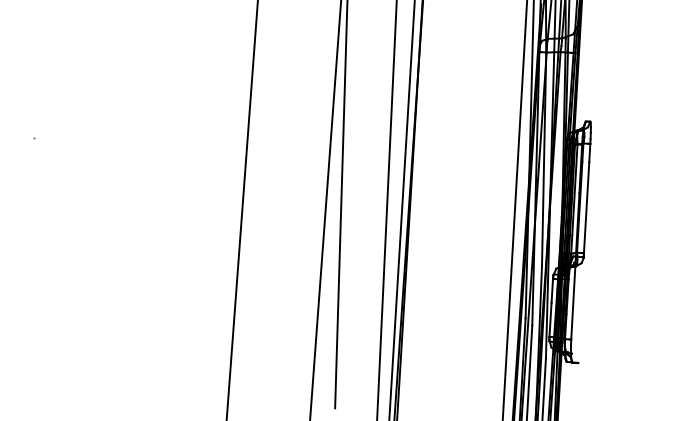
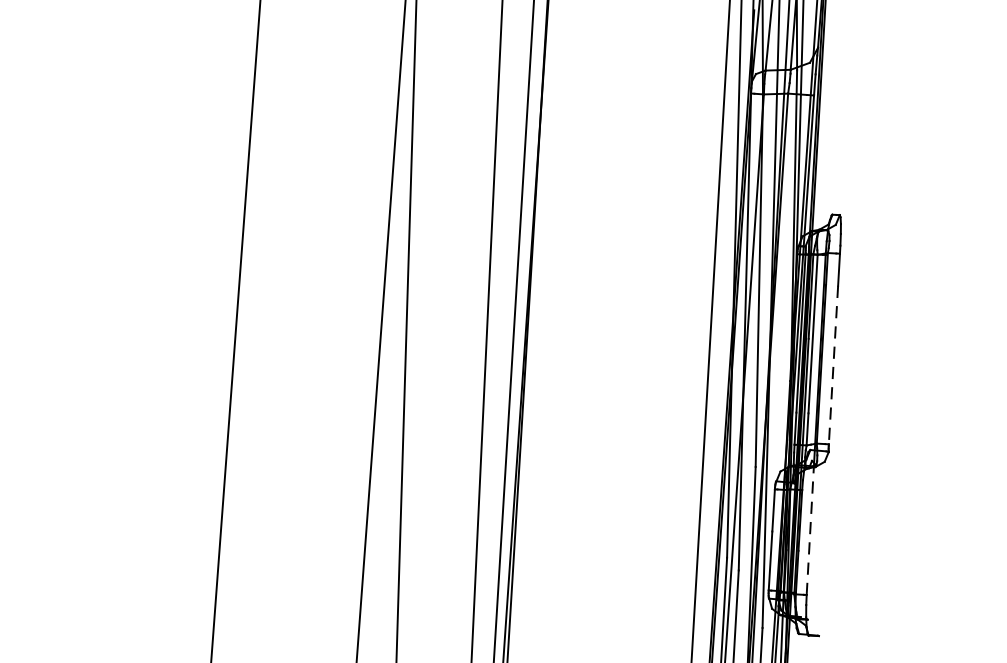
line: (586, 207) -> (833, 364), solid -> dashed
line: (573, 302) -> (810, 530), solid -> dashed

